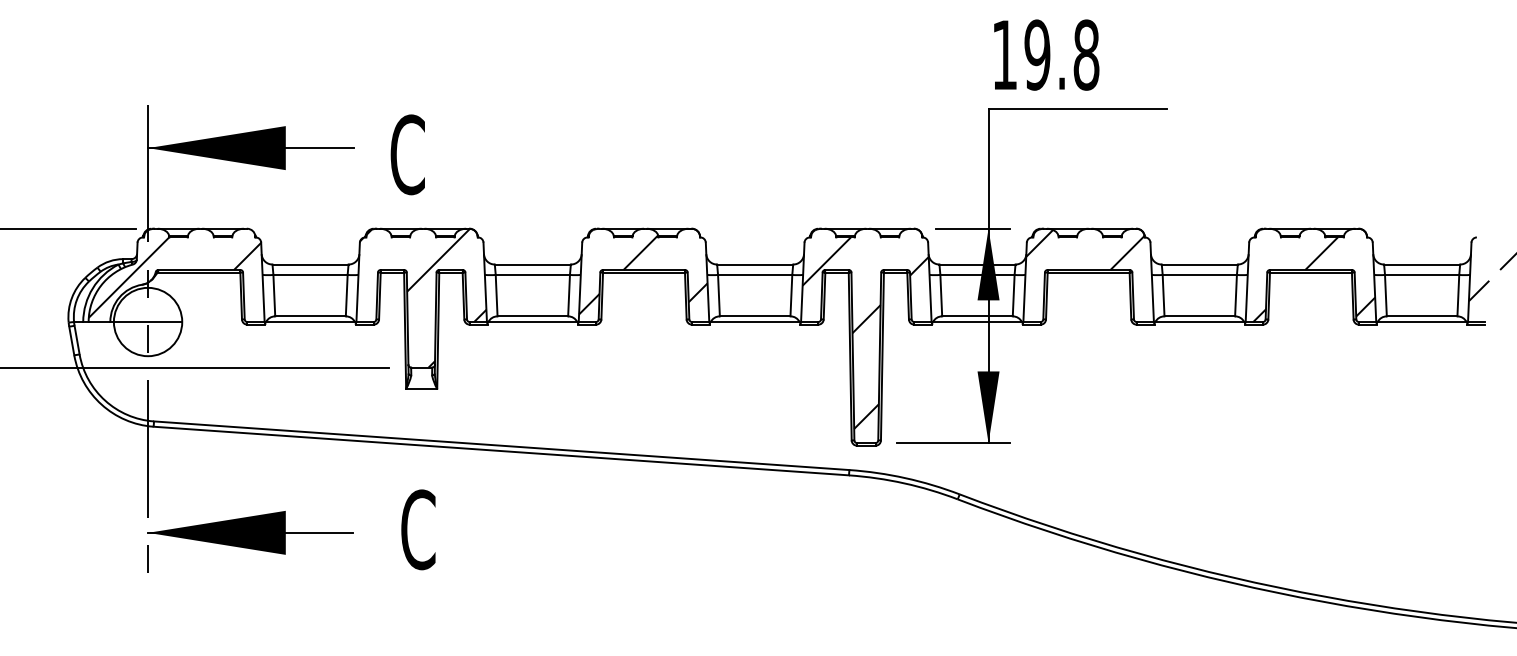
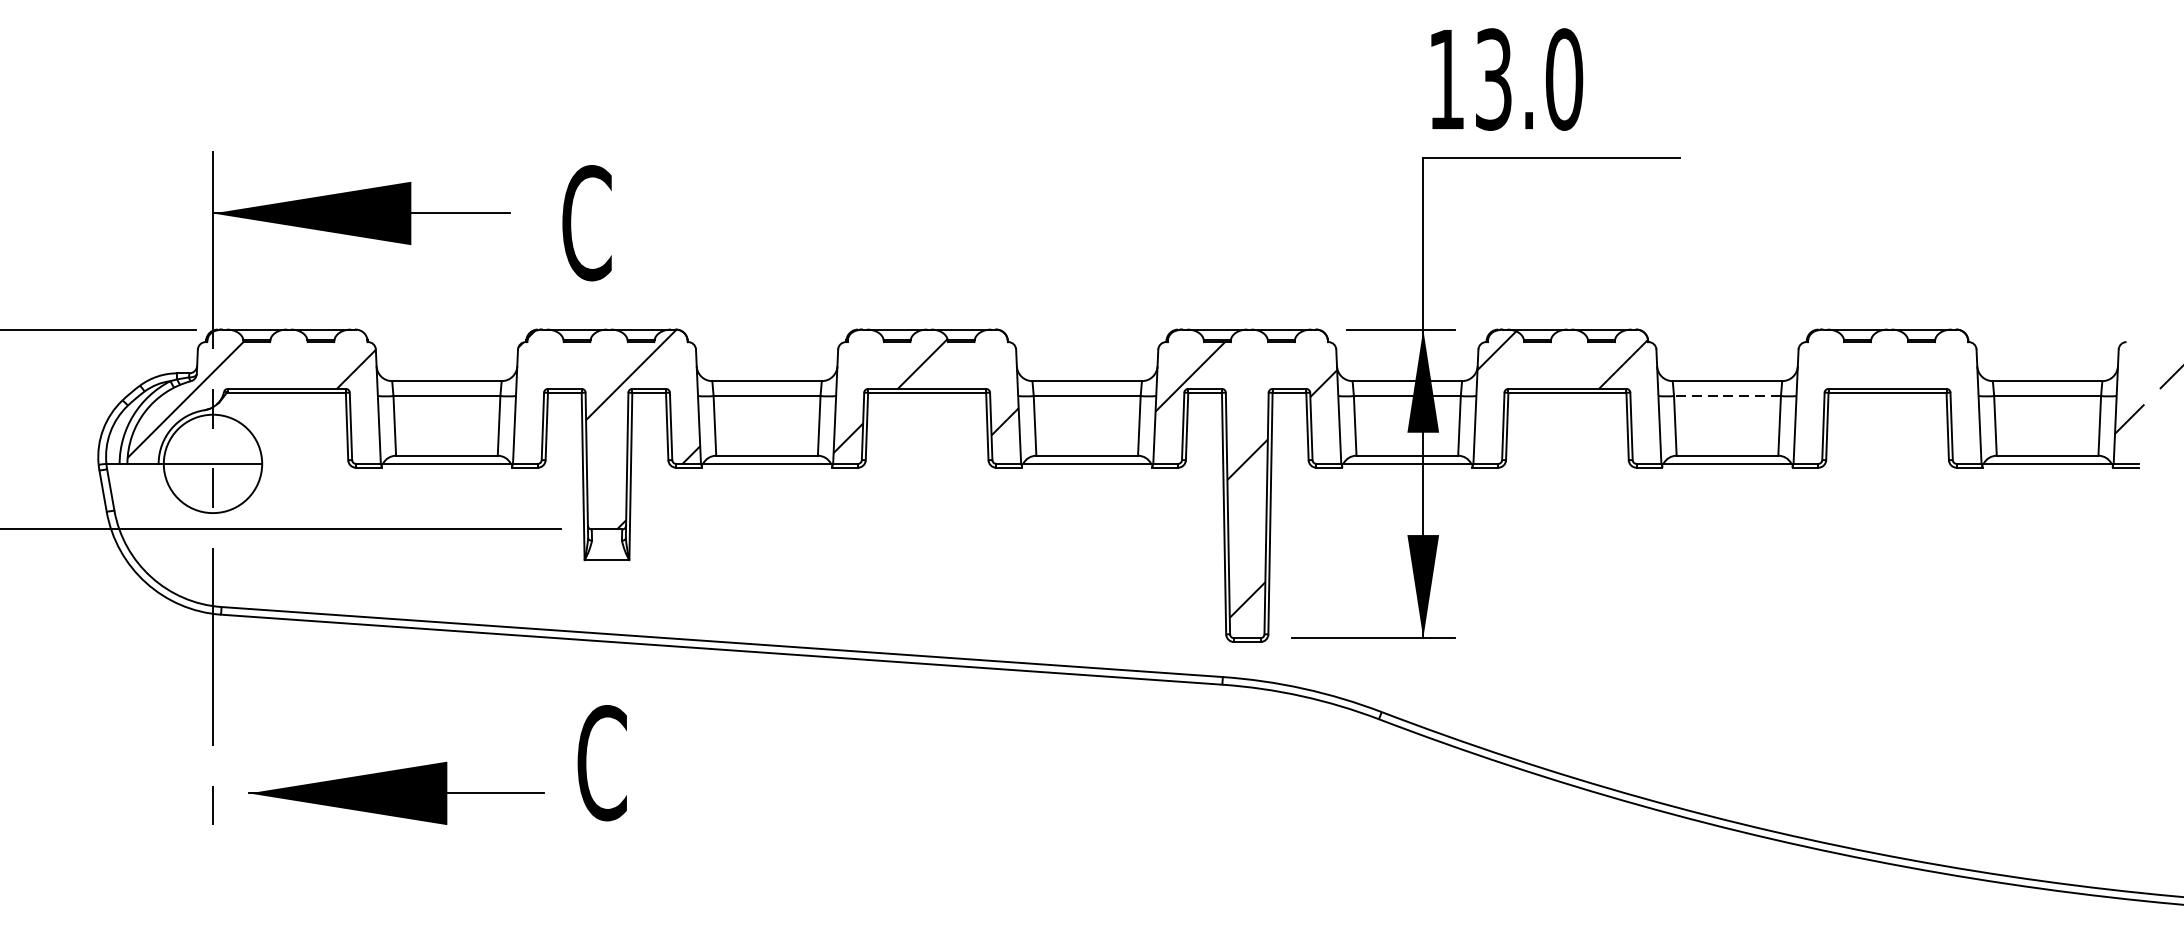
text: (1061, 54) -> (1528, 78), 19.8 -> 13.0
line: (1199, 274) -> (1727, 395), solid -> dashed
hatch: (1314, 279) -> (1892, 402), removed
part: (250, 532) -> (396, 792), moved

